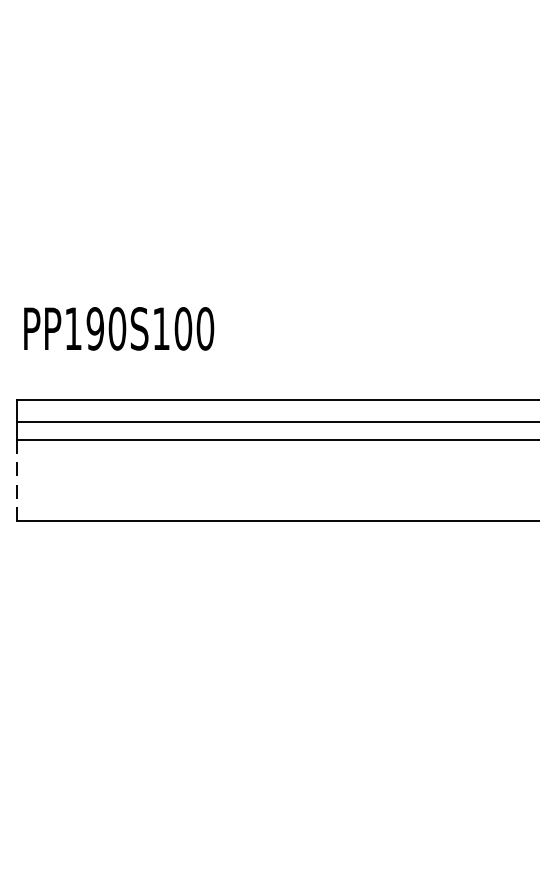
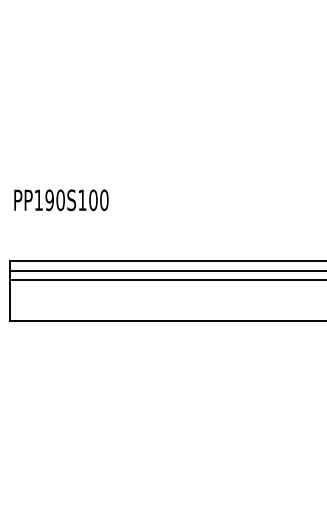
text: (119, 329) -> (61, 200), moved
line: (16, 480) -> (9, 300), dashed -> solid

